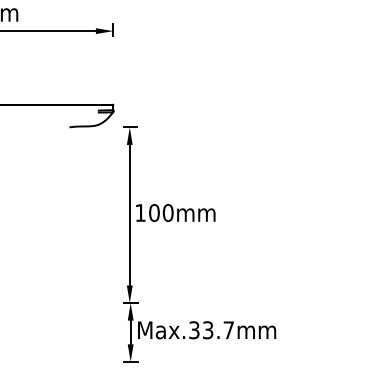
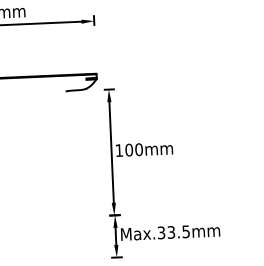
text: (228, 330) -> (185, 231), Max.33.7mm -> Max.33.5mm

